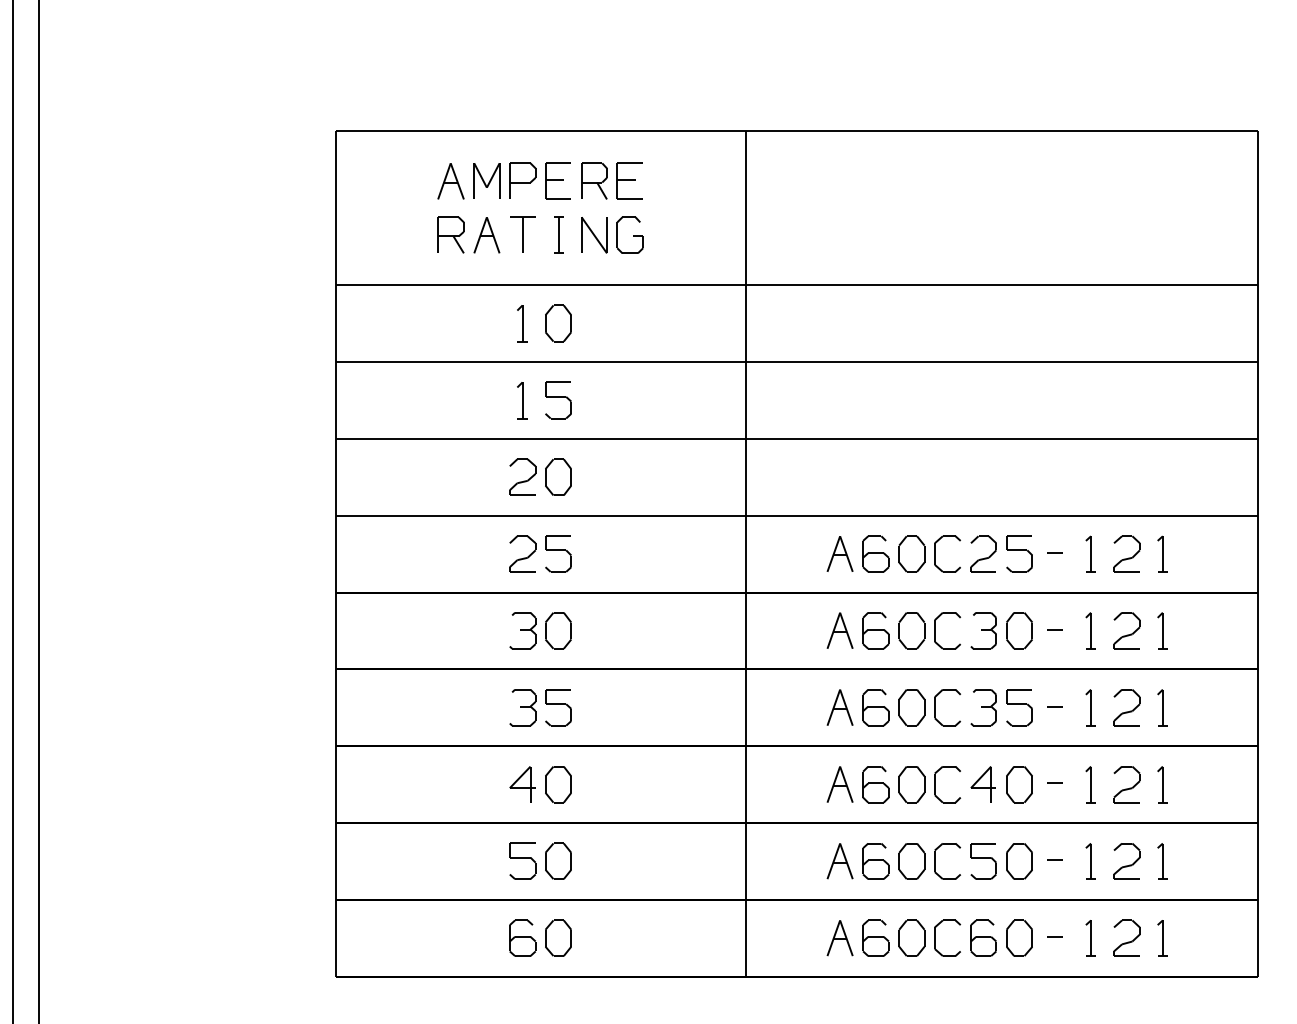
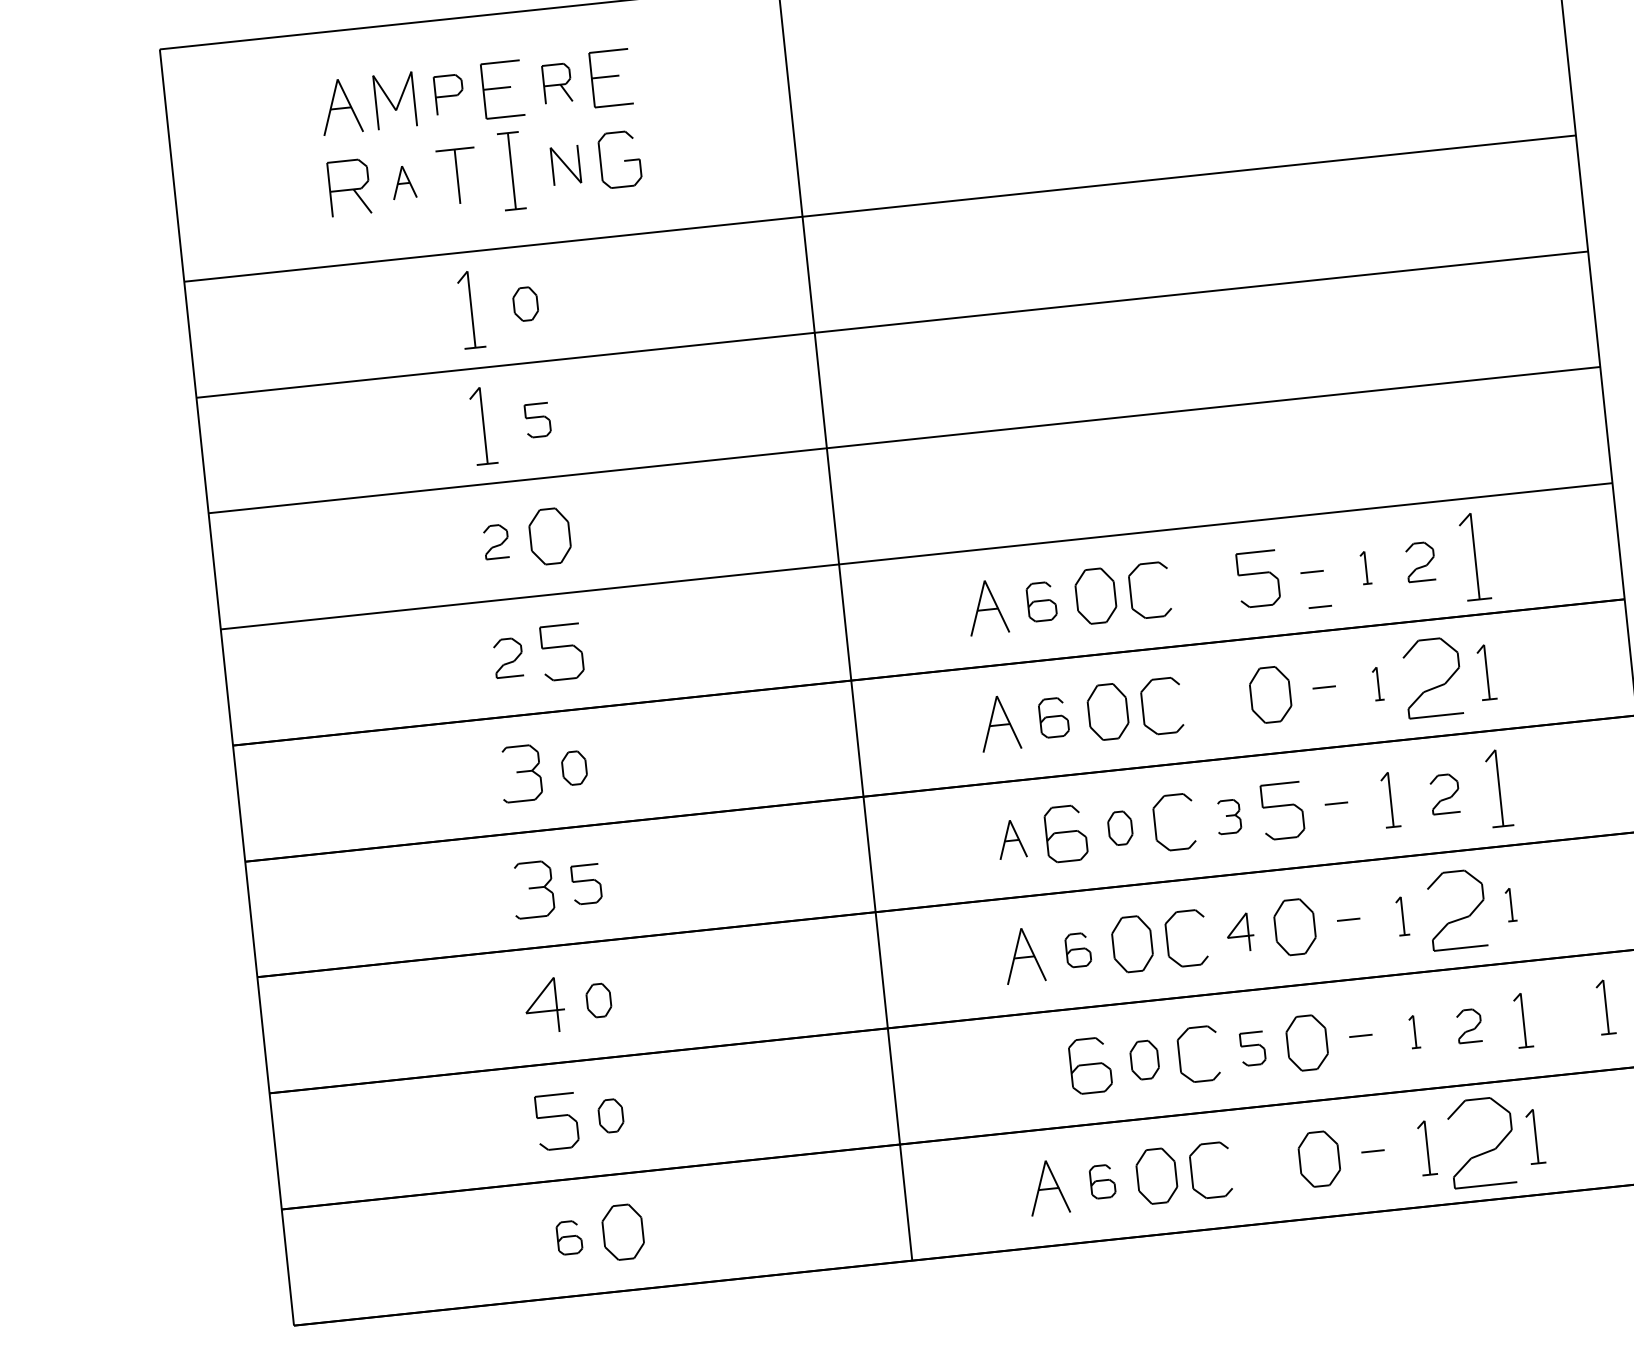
part: (522, 180) -> (448, 93), size x0.7
part: (594, 180) -> (557, 82), size x0.7
part: (558, 234) -> (511, 169), size x1.4
part: (486, 235) -> (403, 182), size x0.6
part: (594, 235) -> (566, 165), size x0.7
part: (522, 323) -> (471, 309), size x1.4
part: (558, 323) -> (525, 304), size x0.6
part: (522, 400) -> (483, 426), size x1.4
part: (558, 400) -> (537, 420), size x0.6
part: (522, 476) -> (495, 540), size x0.6
part: (522, 553) -> (507, 657), size x0.7
part: (875, 553) -> (1040, 601), size x0.7
part: (983, 553) -> (1203, 583), removed
part: (1090, 553) -> (1365, 566), size x0.6
part: (1126, 553) -> (1419, 561), size x0.7
part: (1162, 553) -> (1474, 555), size x1.6
line: (1057, 576) -> (1319, 606), added
part: (558, 630) -> (574, 767), size x0.6
part: (875, 630) -> (1053, 717), size x0.7
part: (983, 630) -> (1216, 700), removed
part: (1090, 630) -> (1377, 683), size x0.6
part: (1126, 630) -> (1432, 677), size x1.4
part: (558, 707) -> (586, 883), size x0.7
part: (839, 707) -> (1010, 839), size x0.7
part: (911, 707) -> (1119, 827), size x0.6
part: (983, 707) -> (1228, 816), size x0.6
part: (1126, 707) -> (1444, 793), size x0.7
part: (1162, 707) -> (1498, 788), size x1.4
part: (558, 784) -> (598, 1000), size x0.6
part: (875, 784) -> (1077, 949), size x0.6
part: (982, 784) -> (1239, 932), size x0.7
part: (1090, 784) -> (1402, 915), size x0.7
part: (1126, 784) -> (1456, 910), size x1.4
part: (1162, 784) -> (1510, 904), size x0.6
part: (1217, 858) -> (1605, 1007), added
part: (558, 860) -> (610, 1114), size x0.6
part: (839, 861) -> (1035, 1071), removed
part: (911, 861) -> (1144, 1060), size x0.7
part: (983, 861) -> (1252, 1048), size x0.6
part: (1090, 861) -> (1414, 1031), size x0.6
part: (1126, 861) -> (1468, 1026), size x0.6
part: (522, 937) -> (568, 1236), size x0.6
part: (875, 937) -> (1101, 1180), size x0.6
part: (983, 937) -> (1264, 1163), removed
part: (1126, 937) -> (1480, 1141), size x1.6

